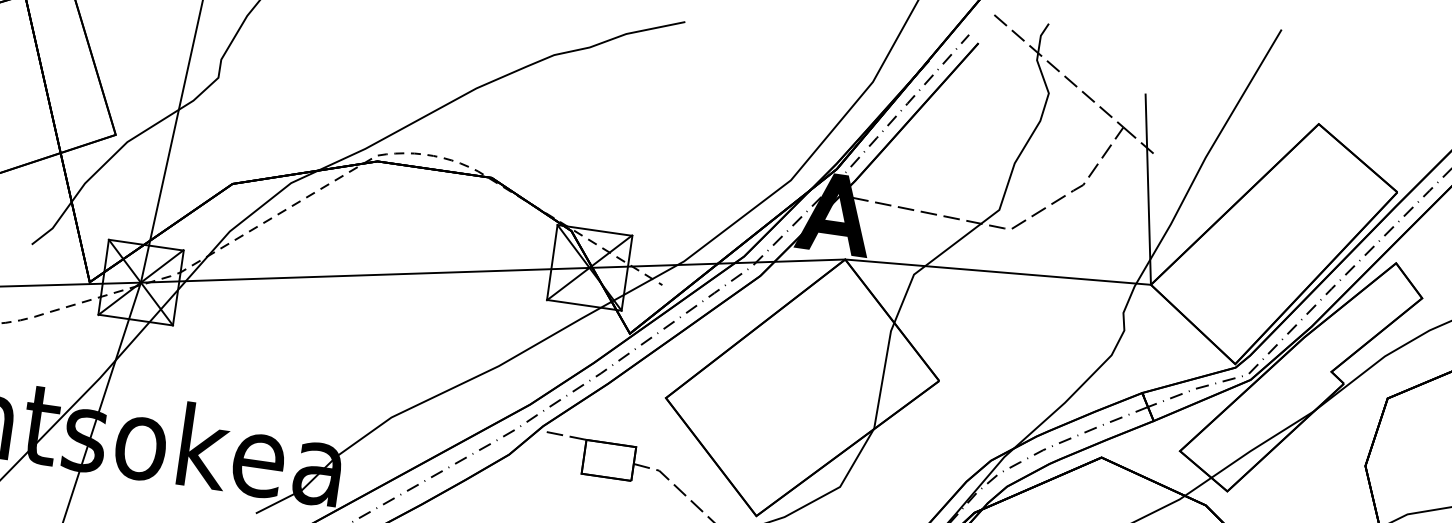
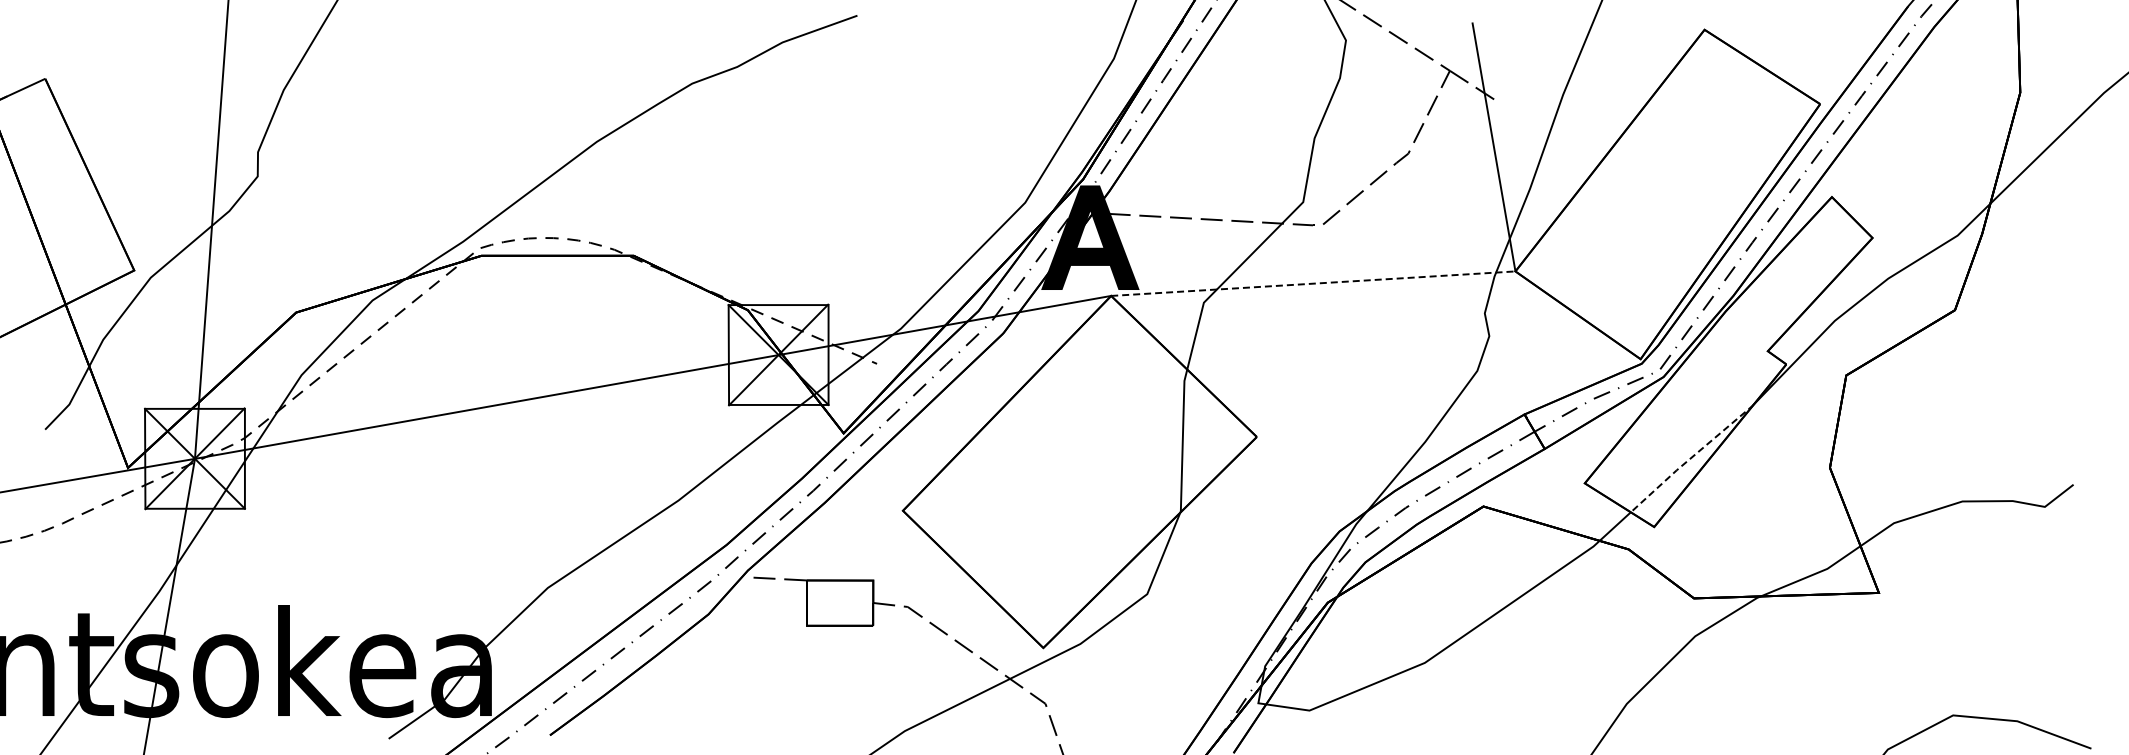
line: (998, 272) -> (1313, 283), solid -> dashed
line: (1262, 444) -> (1691, 458), solid -> dashed

